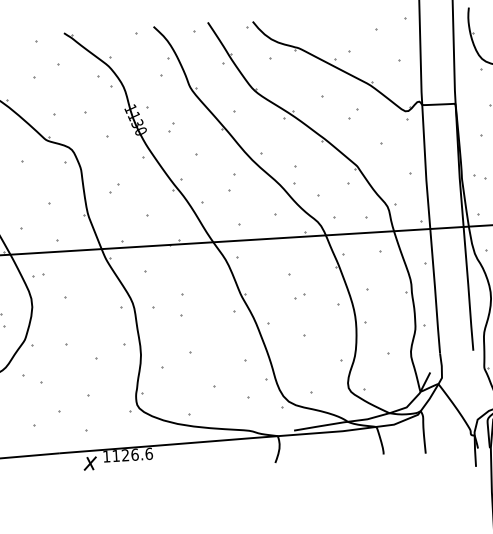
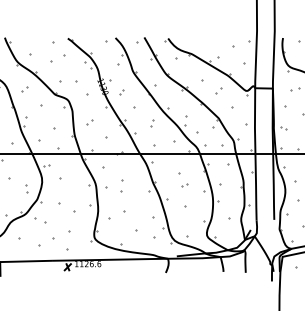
part: (233, 183) -> (152, 123), size x0.62

